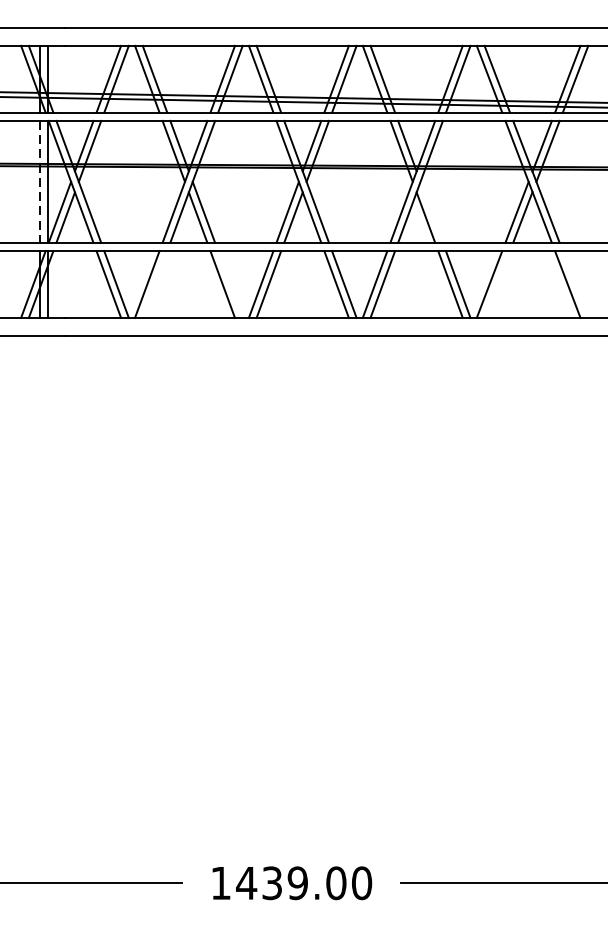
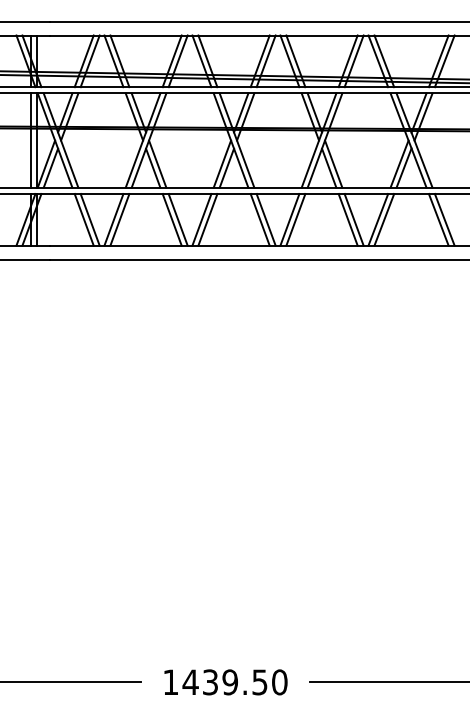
line: (40, 183) -> (31, 141), dashed -> solid
line: (431, 211) -> (333, 163), added
line: (154, 284) -> (119, 219), added
line: (229, 284) -> (177, 219), added
line: (497, 284) -> (384, 219), added
line: (575, 284) -> (444, 219), added
text: (335, 883) -> (259, 682), 1439.00 -> 1439.50

